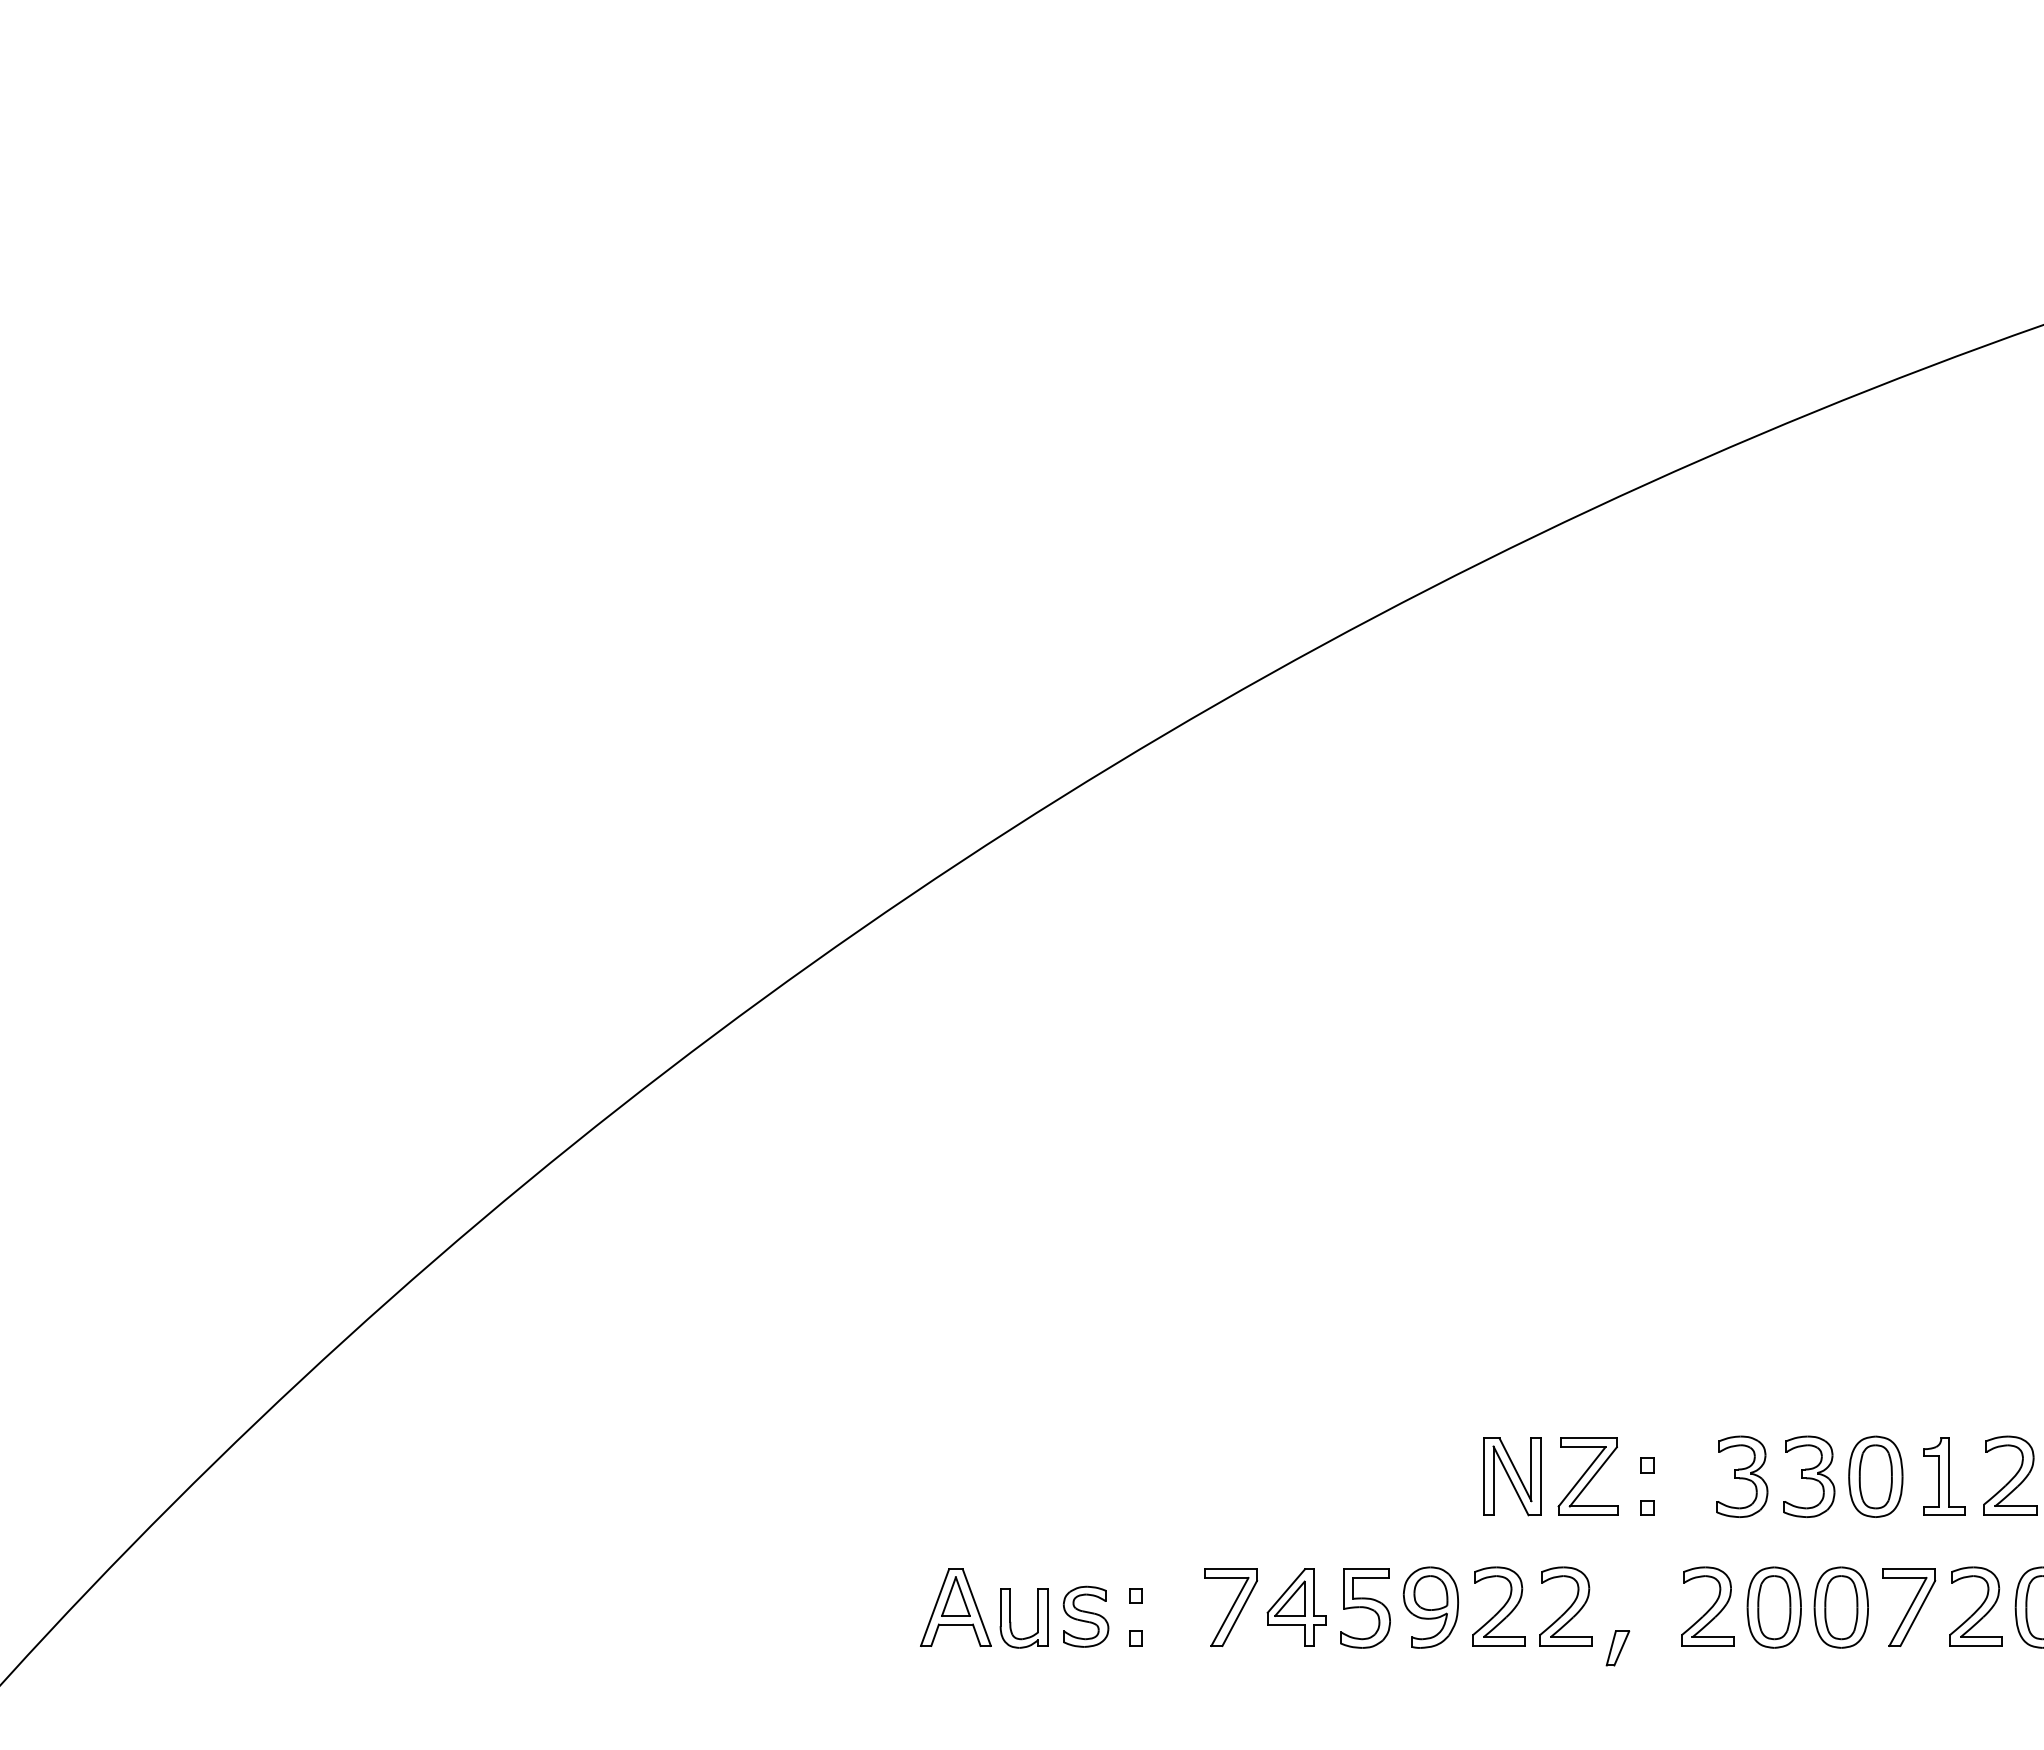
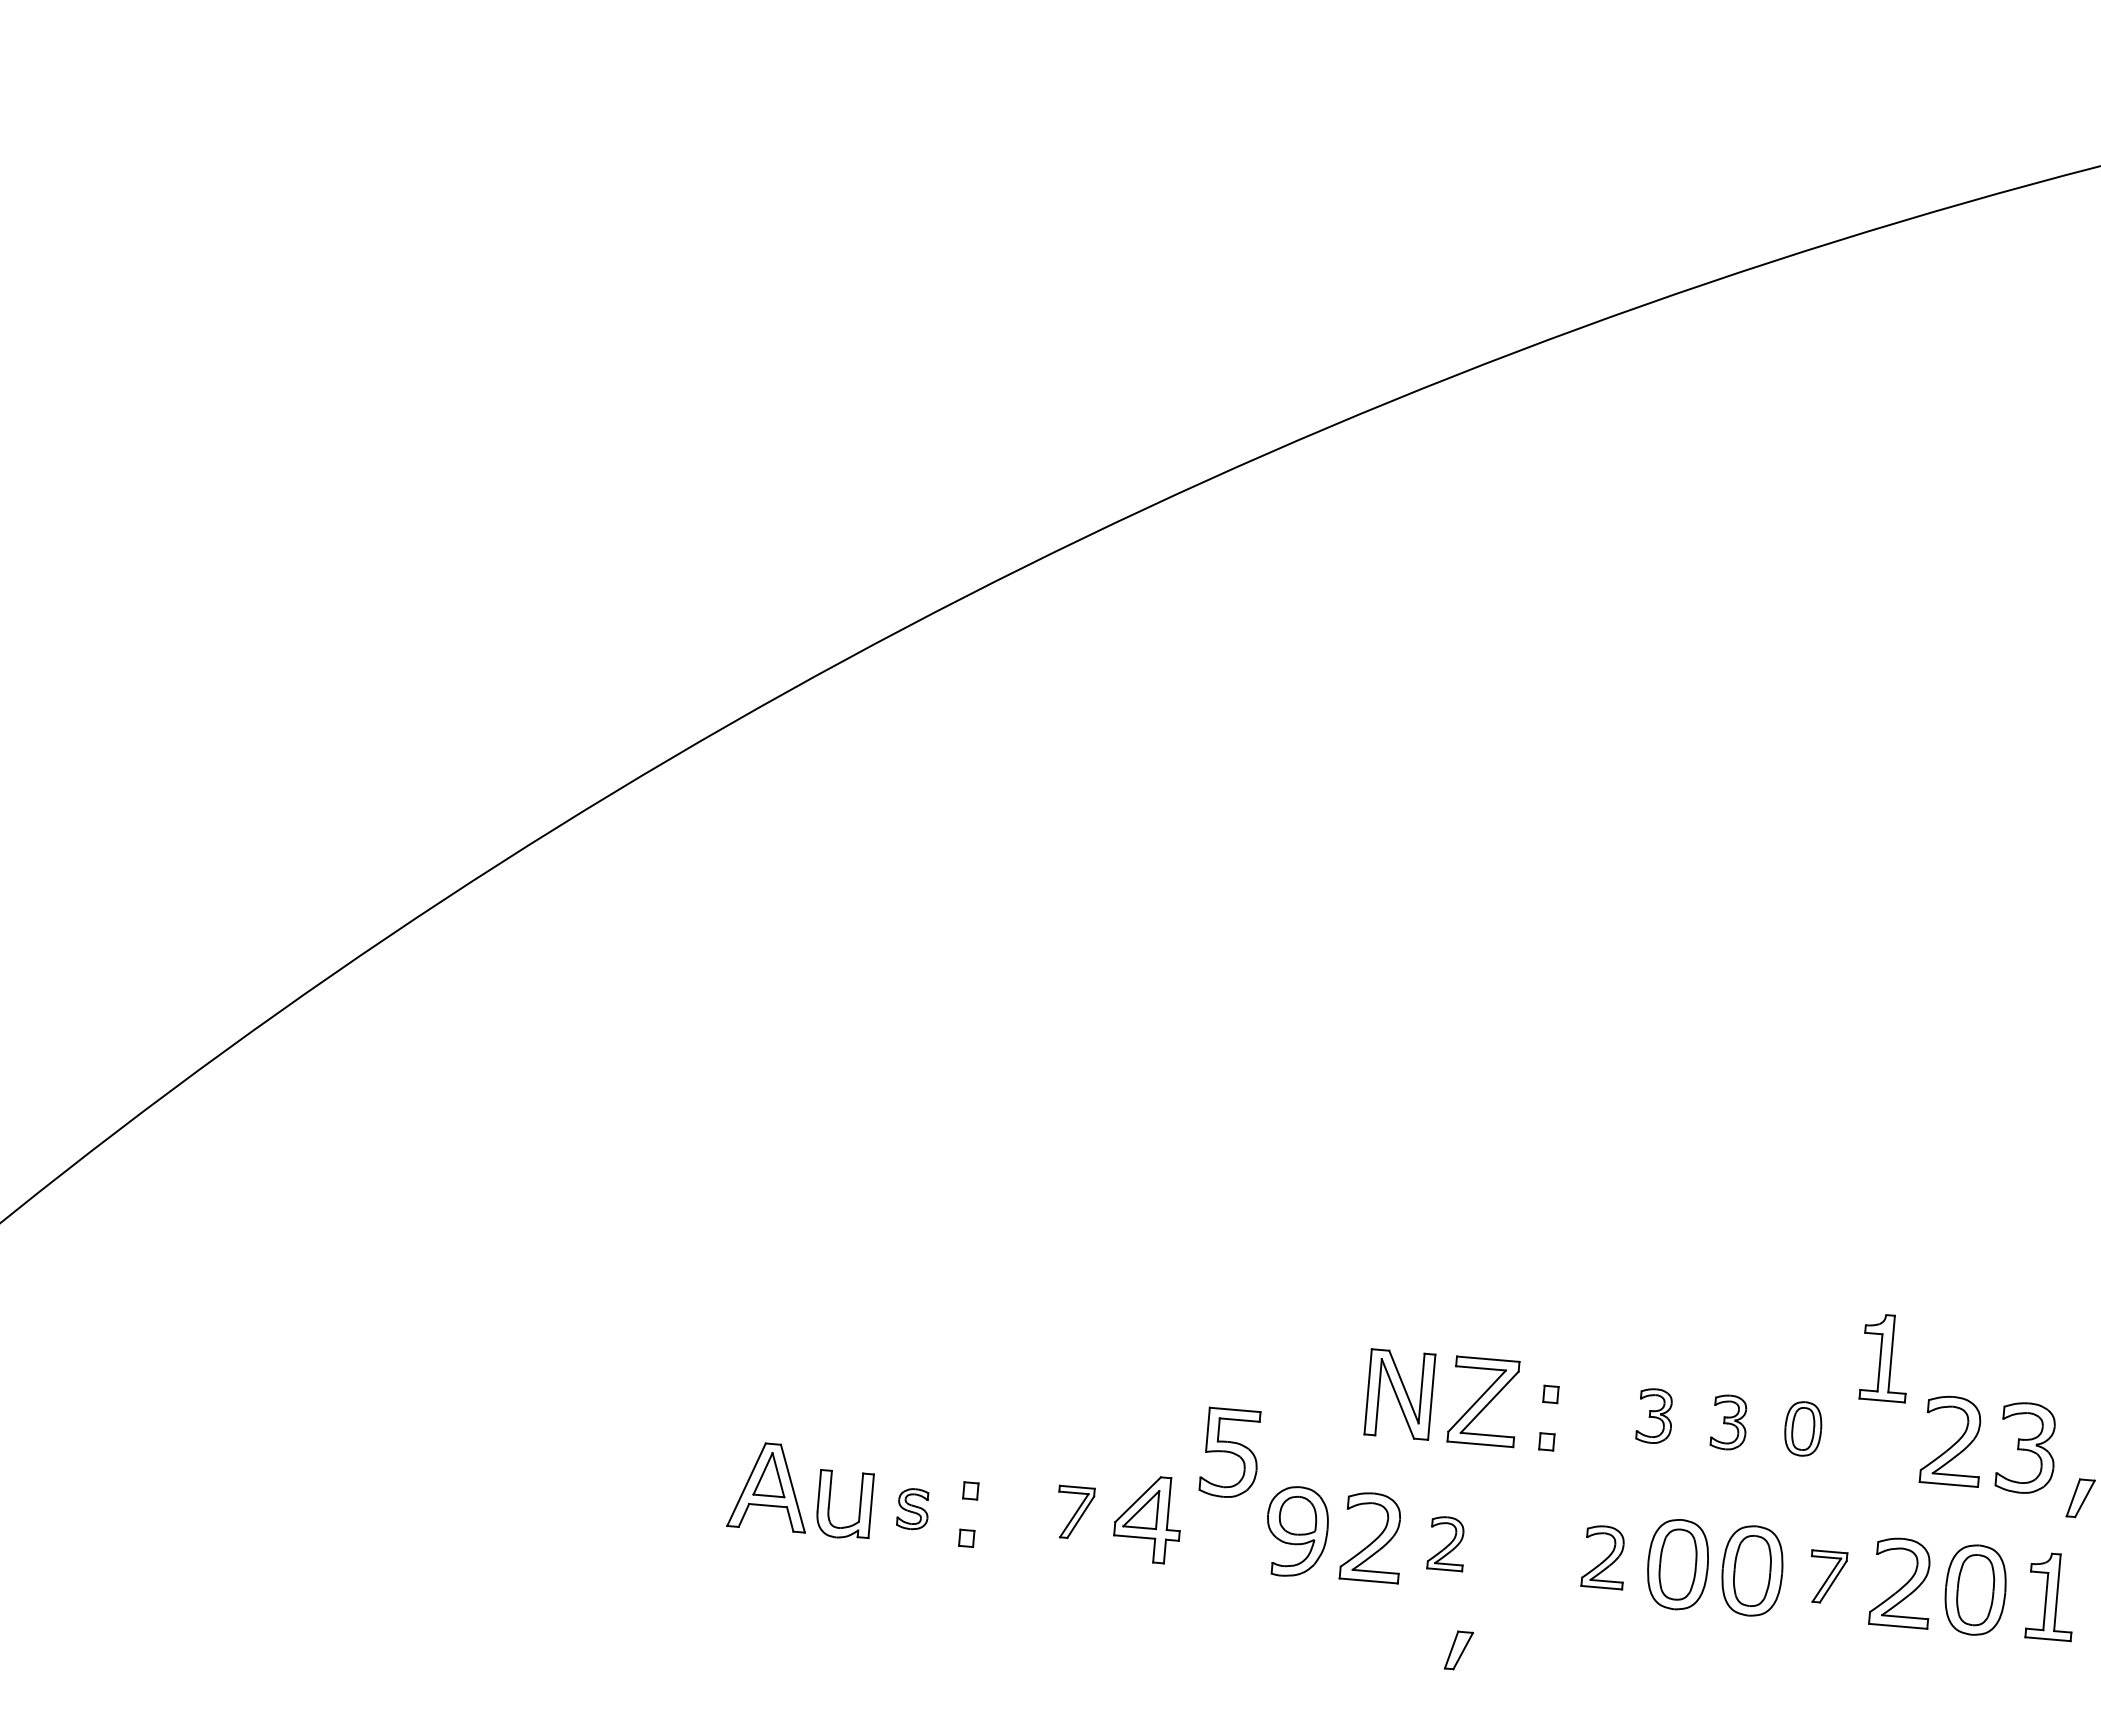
part: (1742, 1476) -> (1655, 1416), size x0.6
part: (1809, 1476) -> (1729, 1422), size x0.6
part: (1875, 1476) -> (1802, 1428), size x0.6
part: (1944, 1476) -> (1886, 1357), moved
part: (1565, 1606) -> (1446, 1543), size x0.6
part: (1707, 1606) -> (1604, 1556), size x0.7
part: (1231, 1607) -> (1075, 1512), size x0.6
part: (1909, 1607) -> (1828, 1577), size x0.6
part: (1365, 1608) -> (1230, 1453), moved
part: (1085, 1616) -> (912, 1508), size x0.6
part: (1617, 1648) -> (1458, 1650), moved

